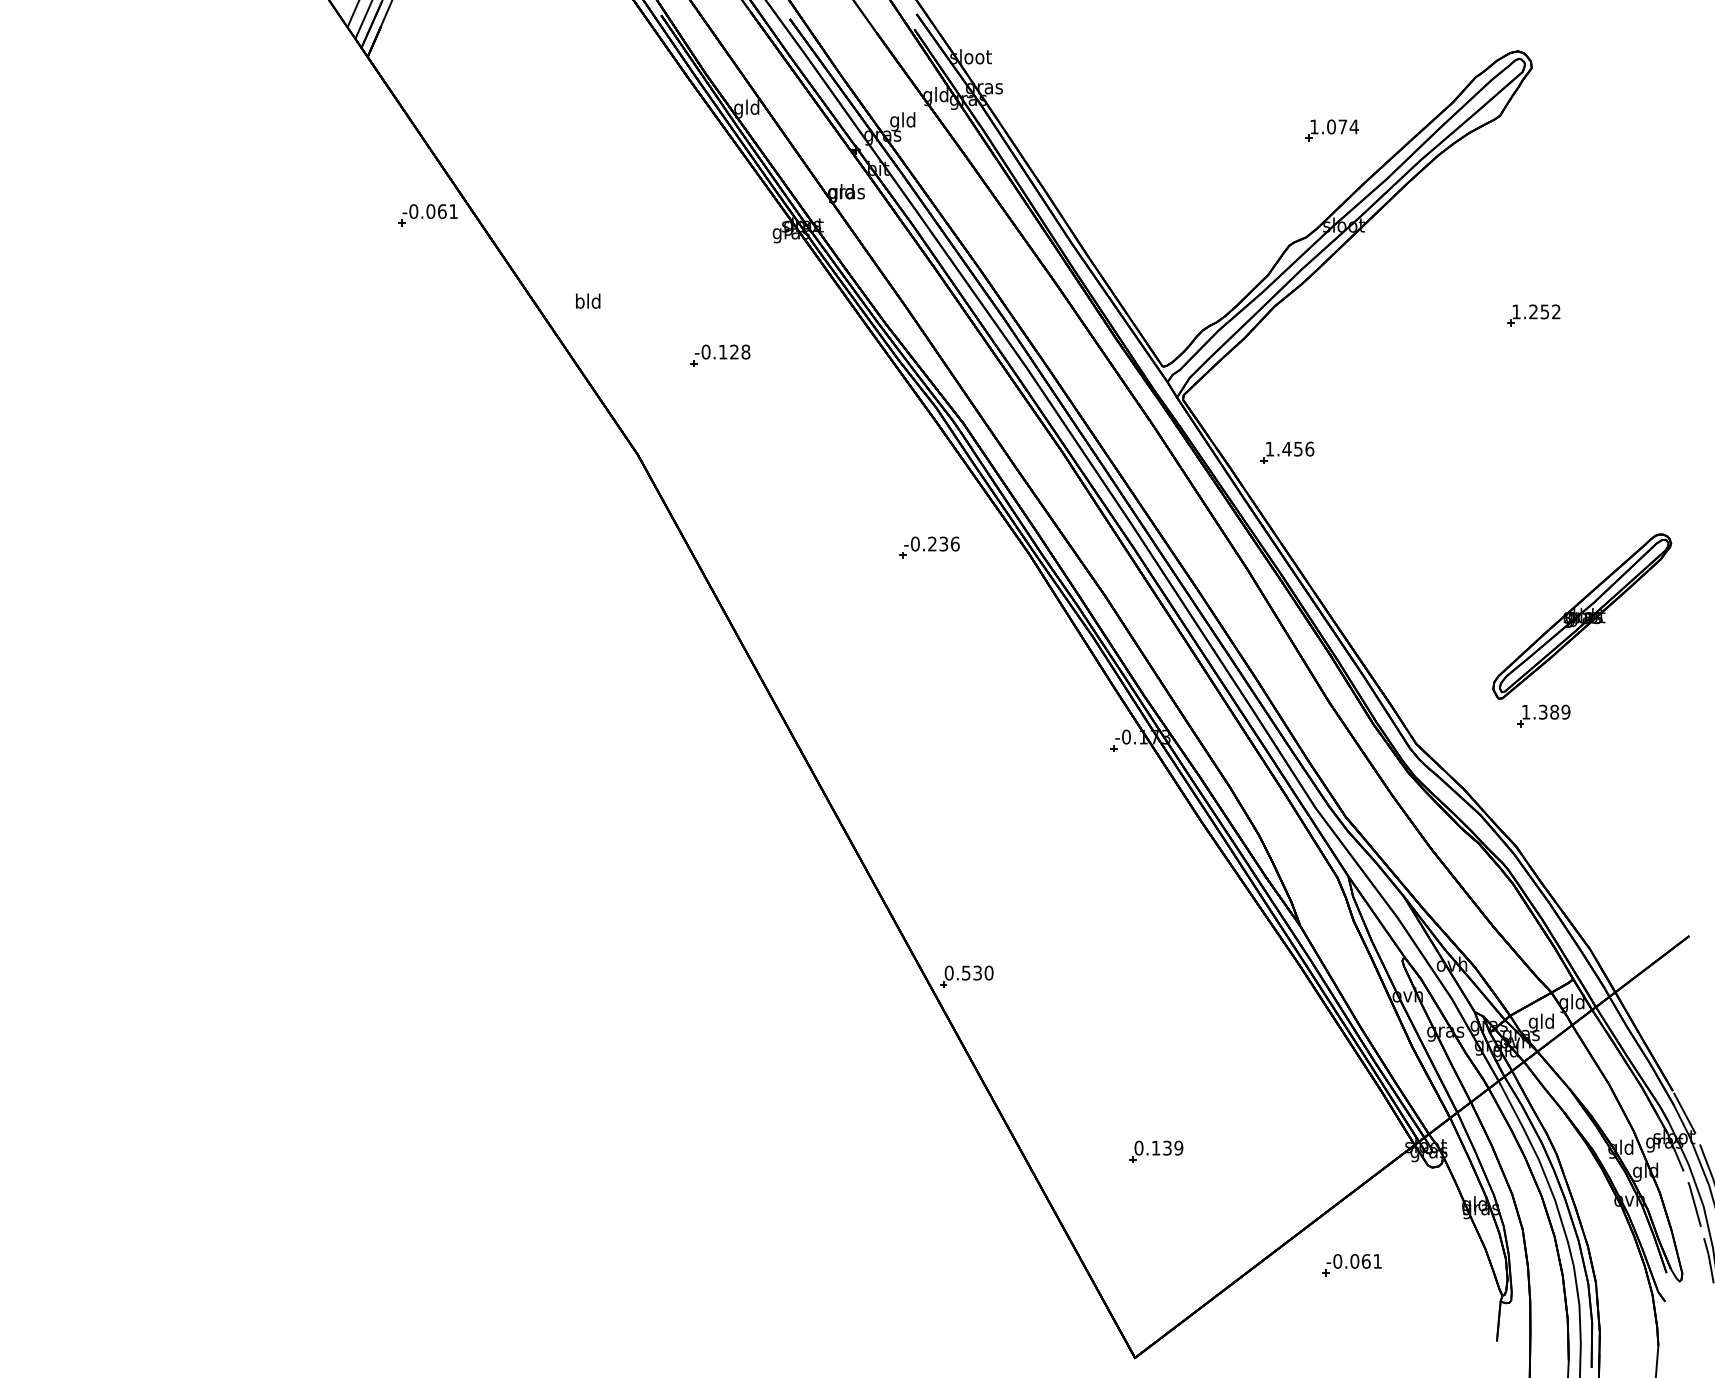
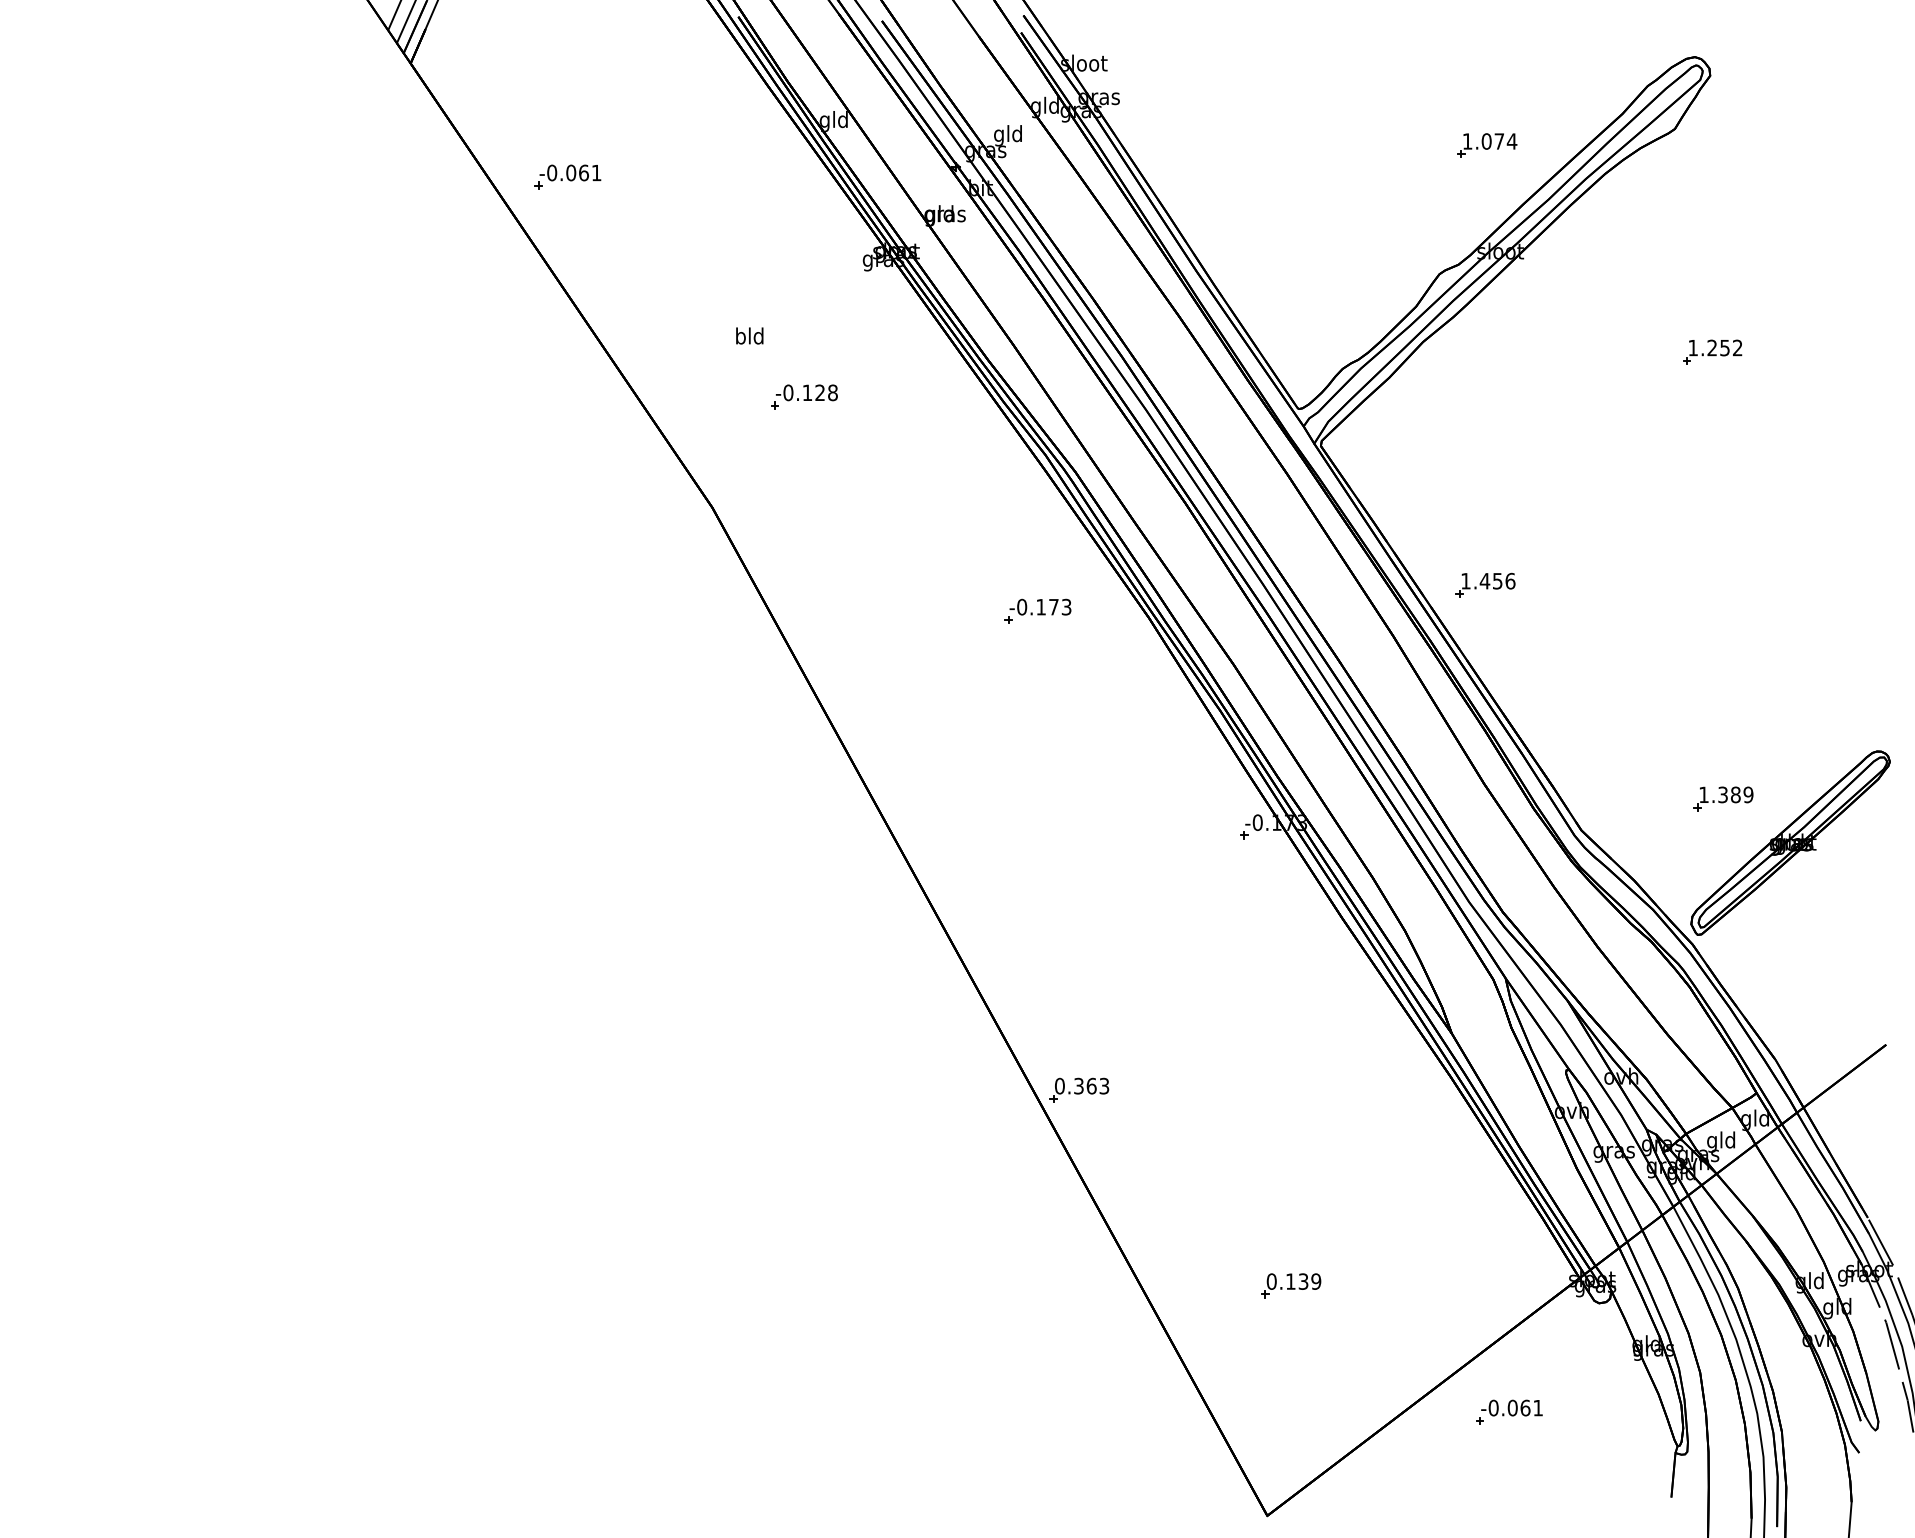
part: (427, 214) -> (567, 176), moved
text: (587, 300) -> (749, 335), moved
part: (1287, 452) -> (1485, 584), moved
text: (943, 543) -> (1053, 606), -0.236 -> -0.173
part: (1582, 616) -> (1790, 842), moved
text: (977, 972) -> (1091, 1085), 0.530 -> 0.363

